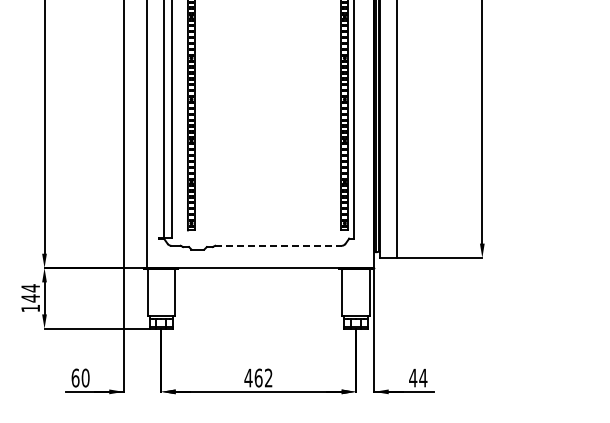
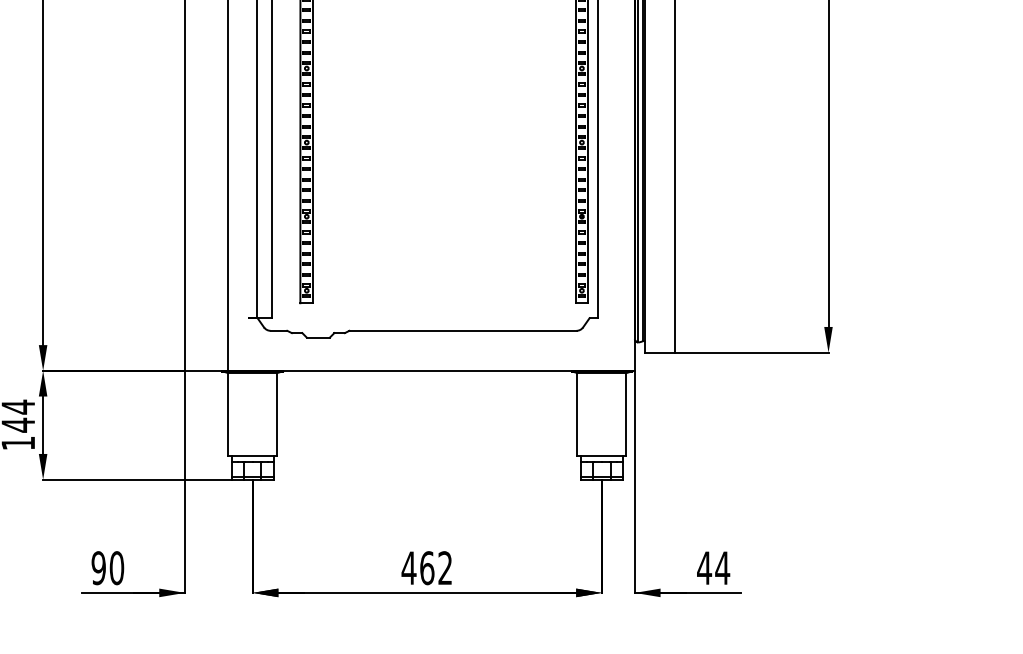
line: (279, 245) -> (464, 330), dashed -> solid
text: (75, 377) -> (98, 567), 60 -> 90

